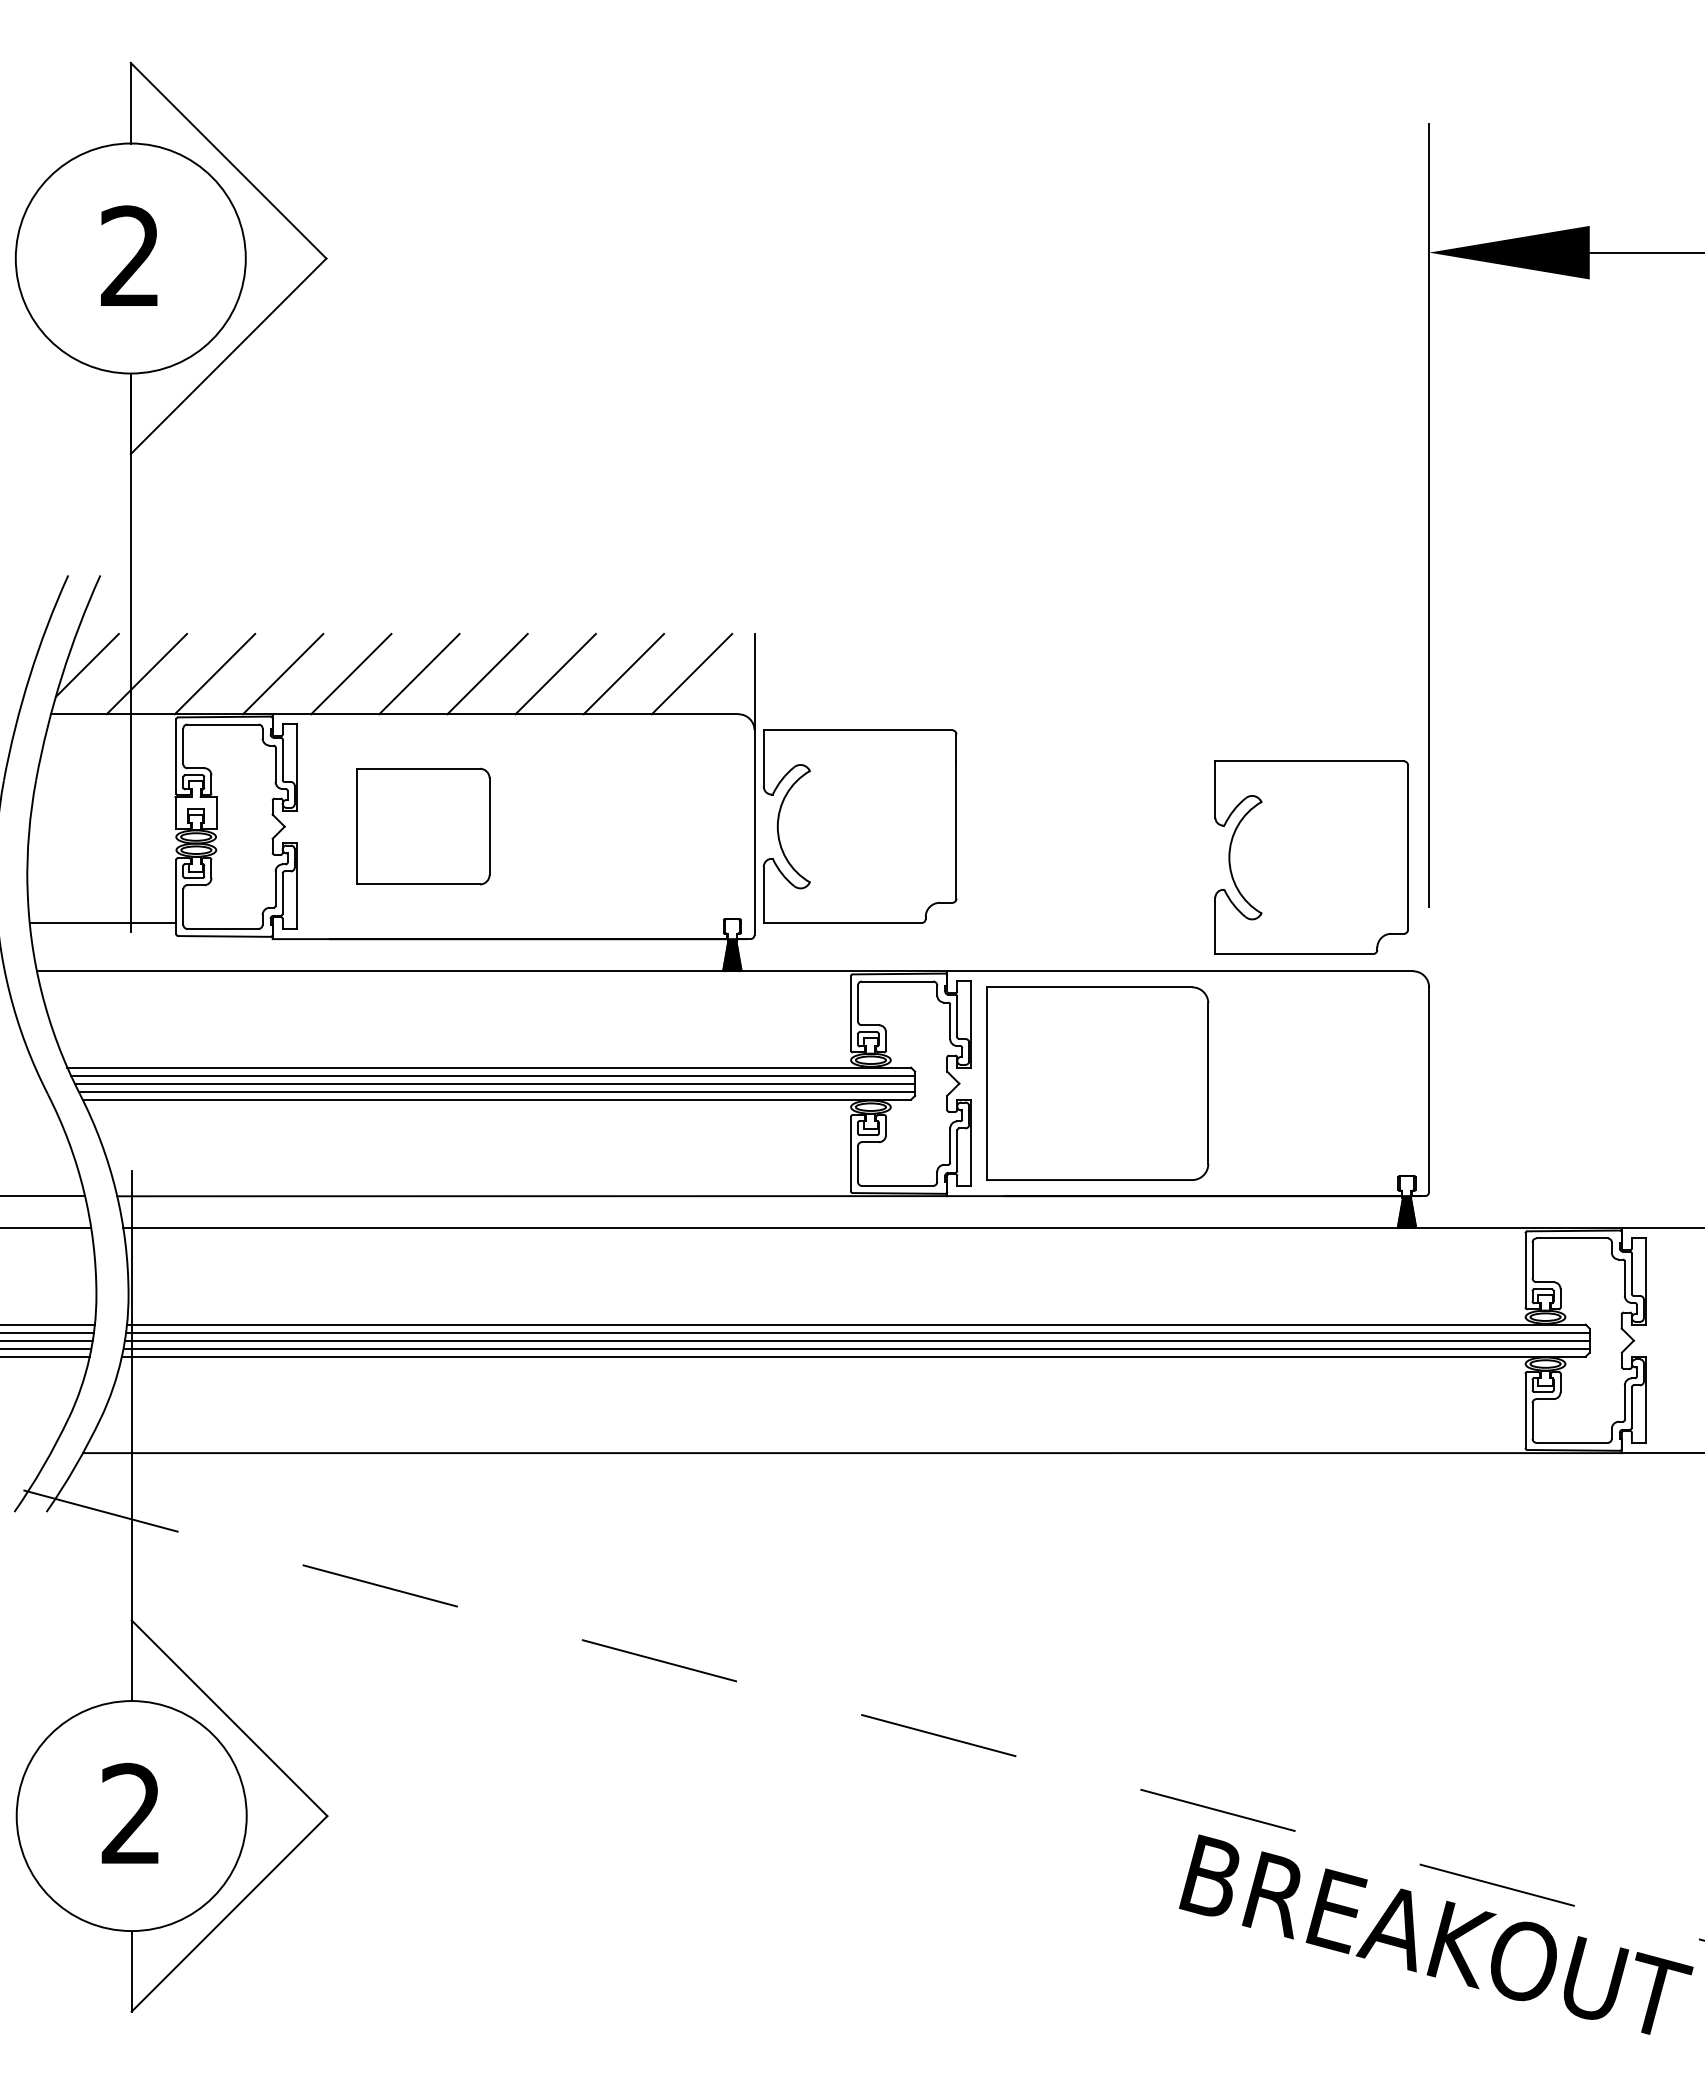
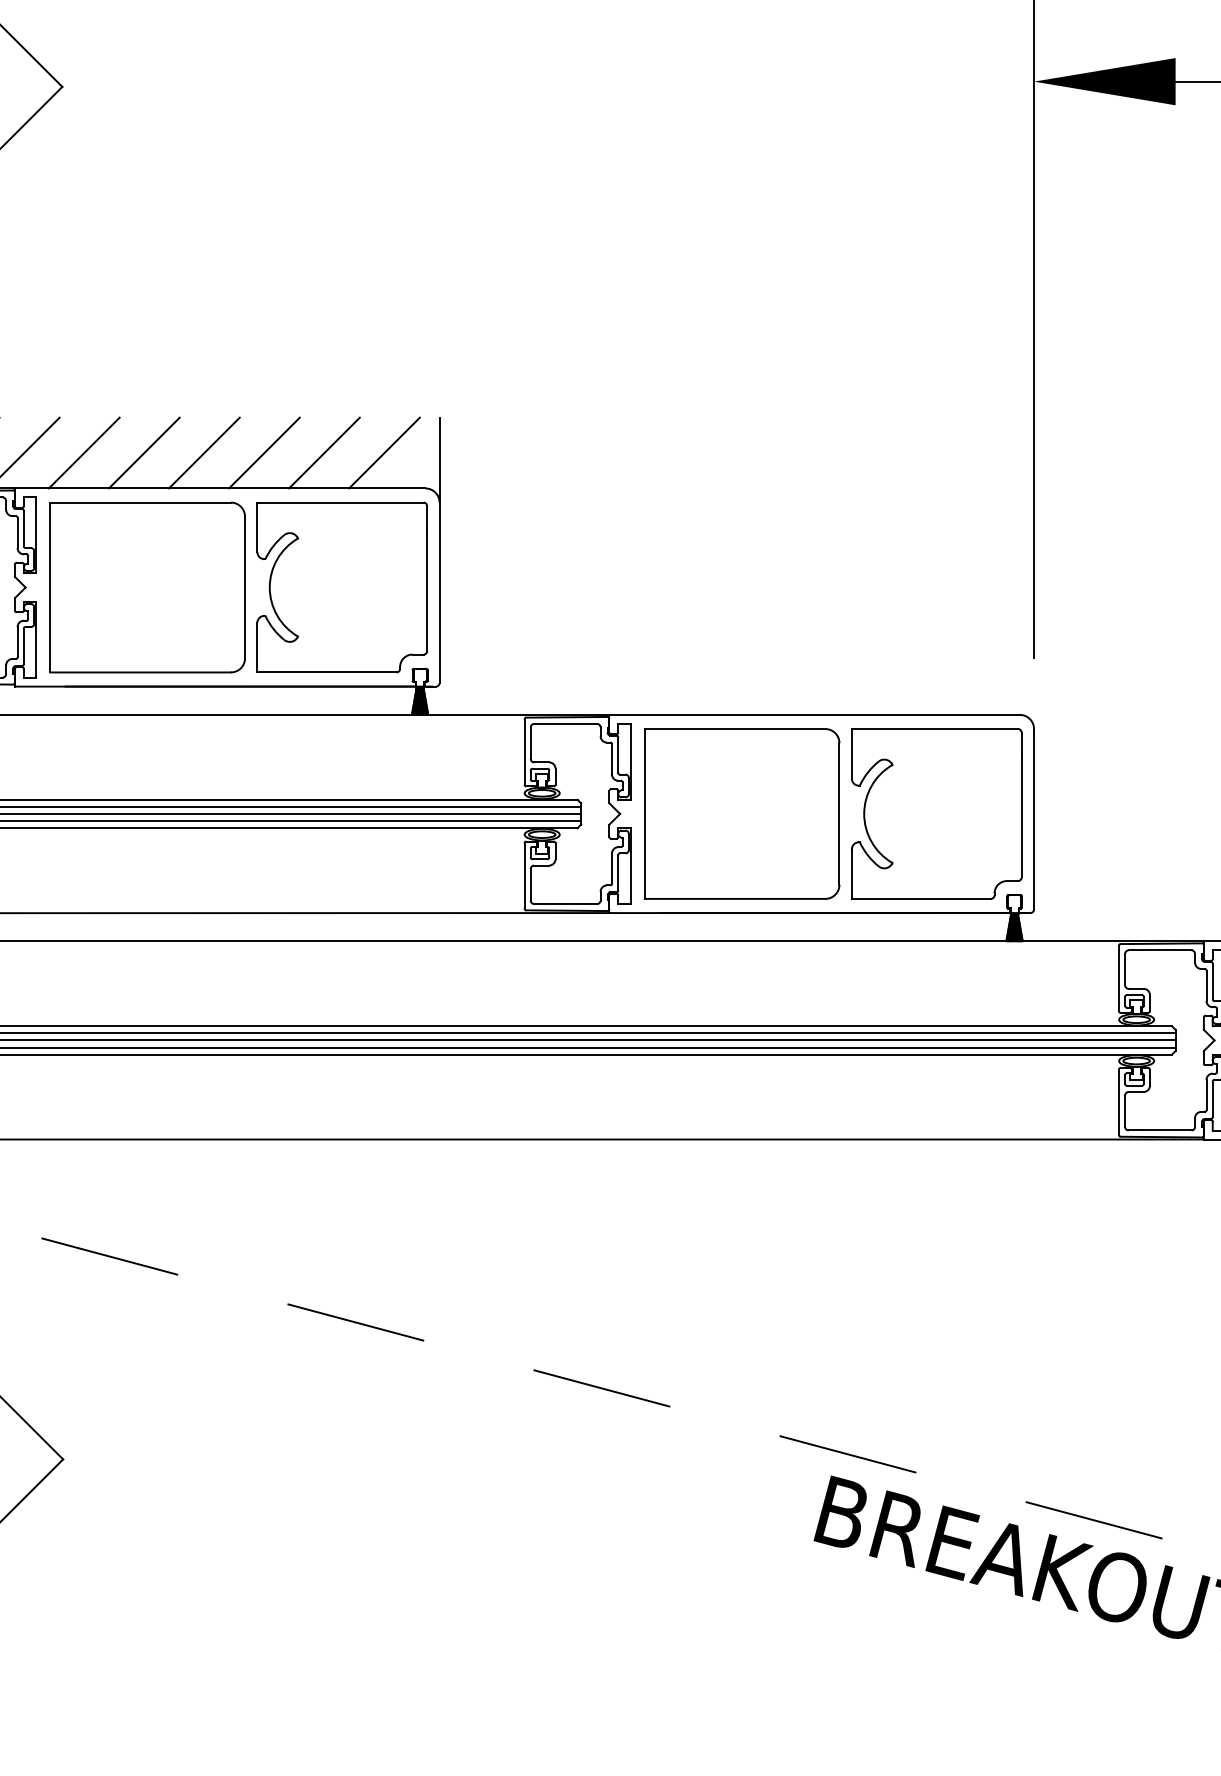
part: (423, 826) -> (147, 587), size x1.67
part: (859, 826) -> (341, 587), moved
part: (1311, 857) -> (936, 813), moved

